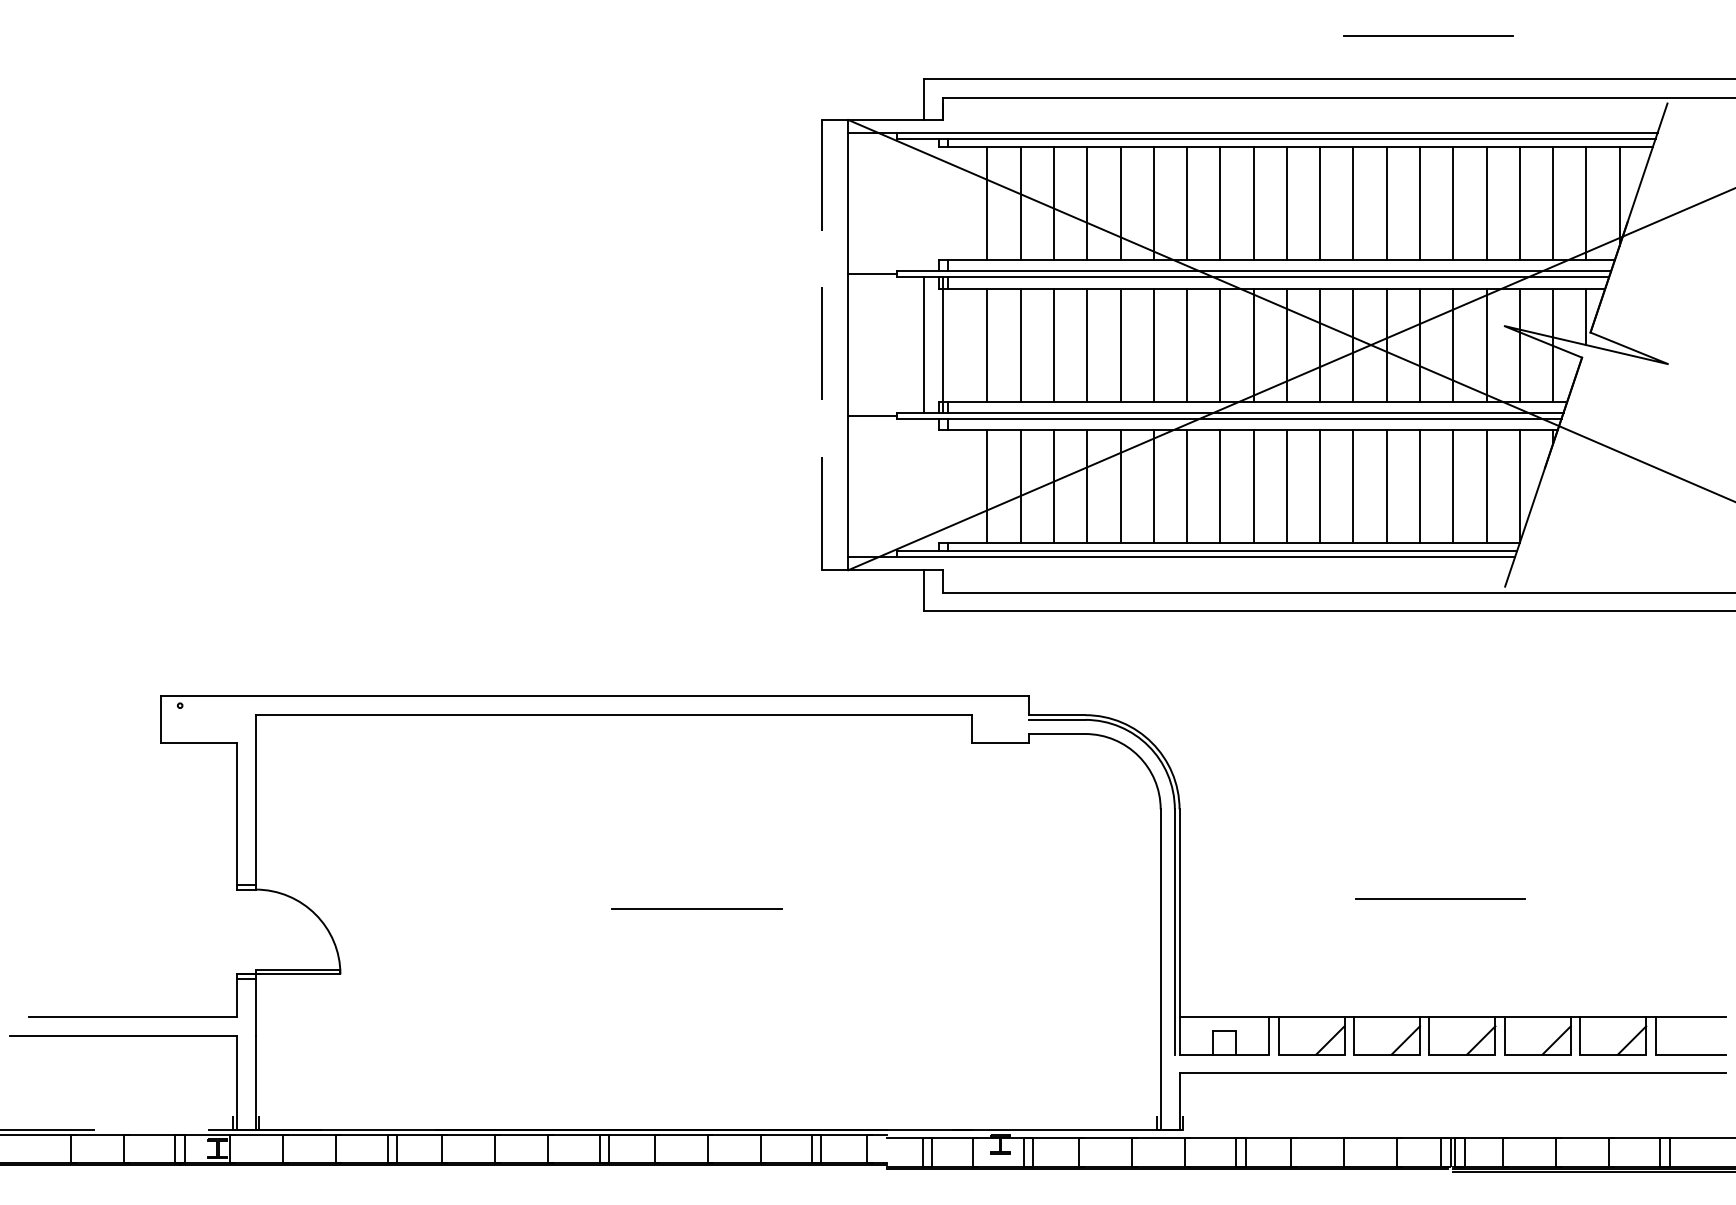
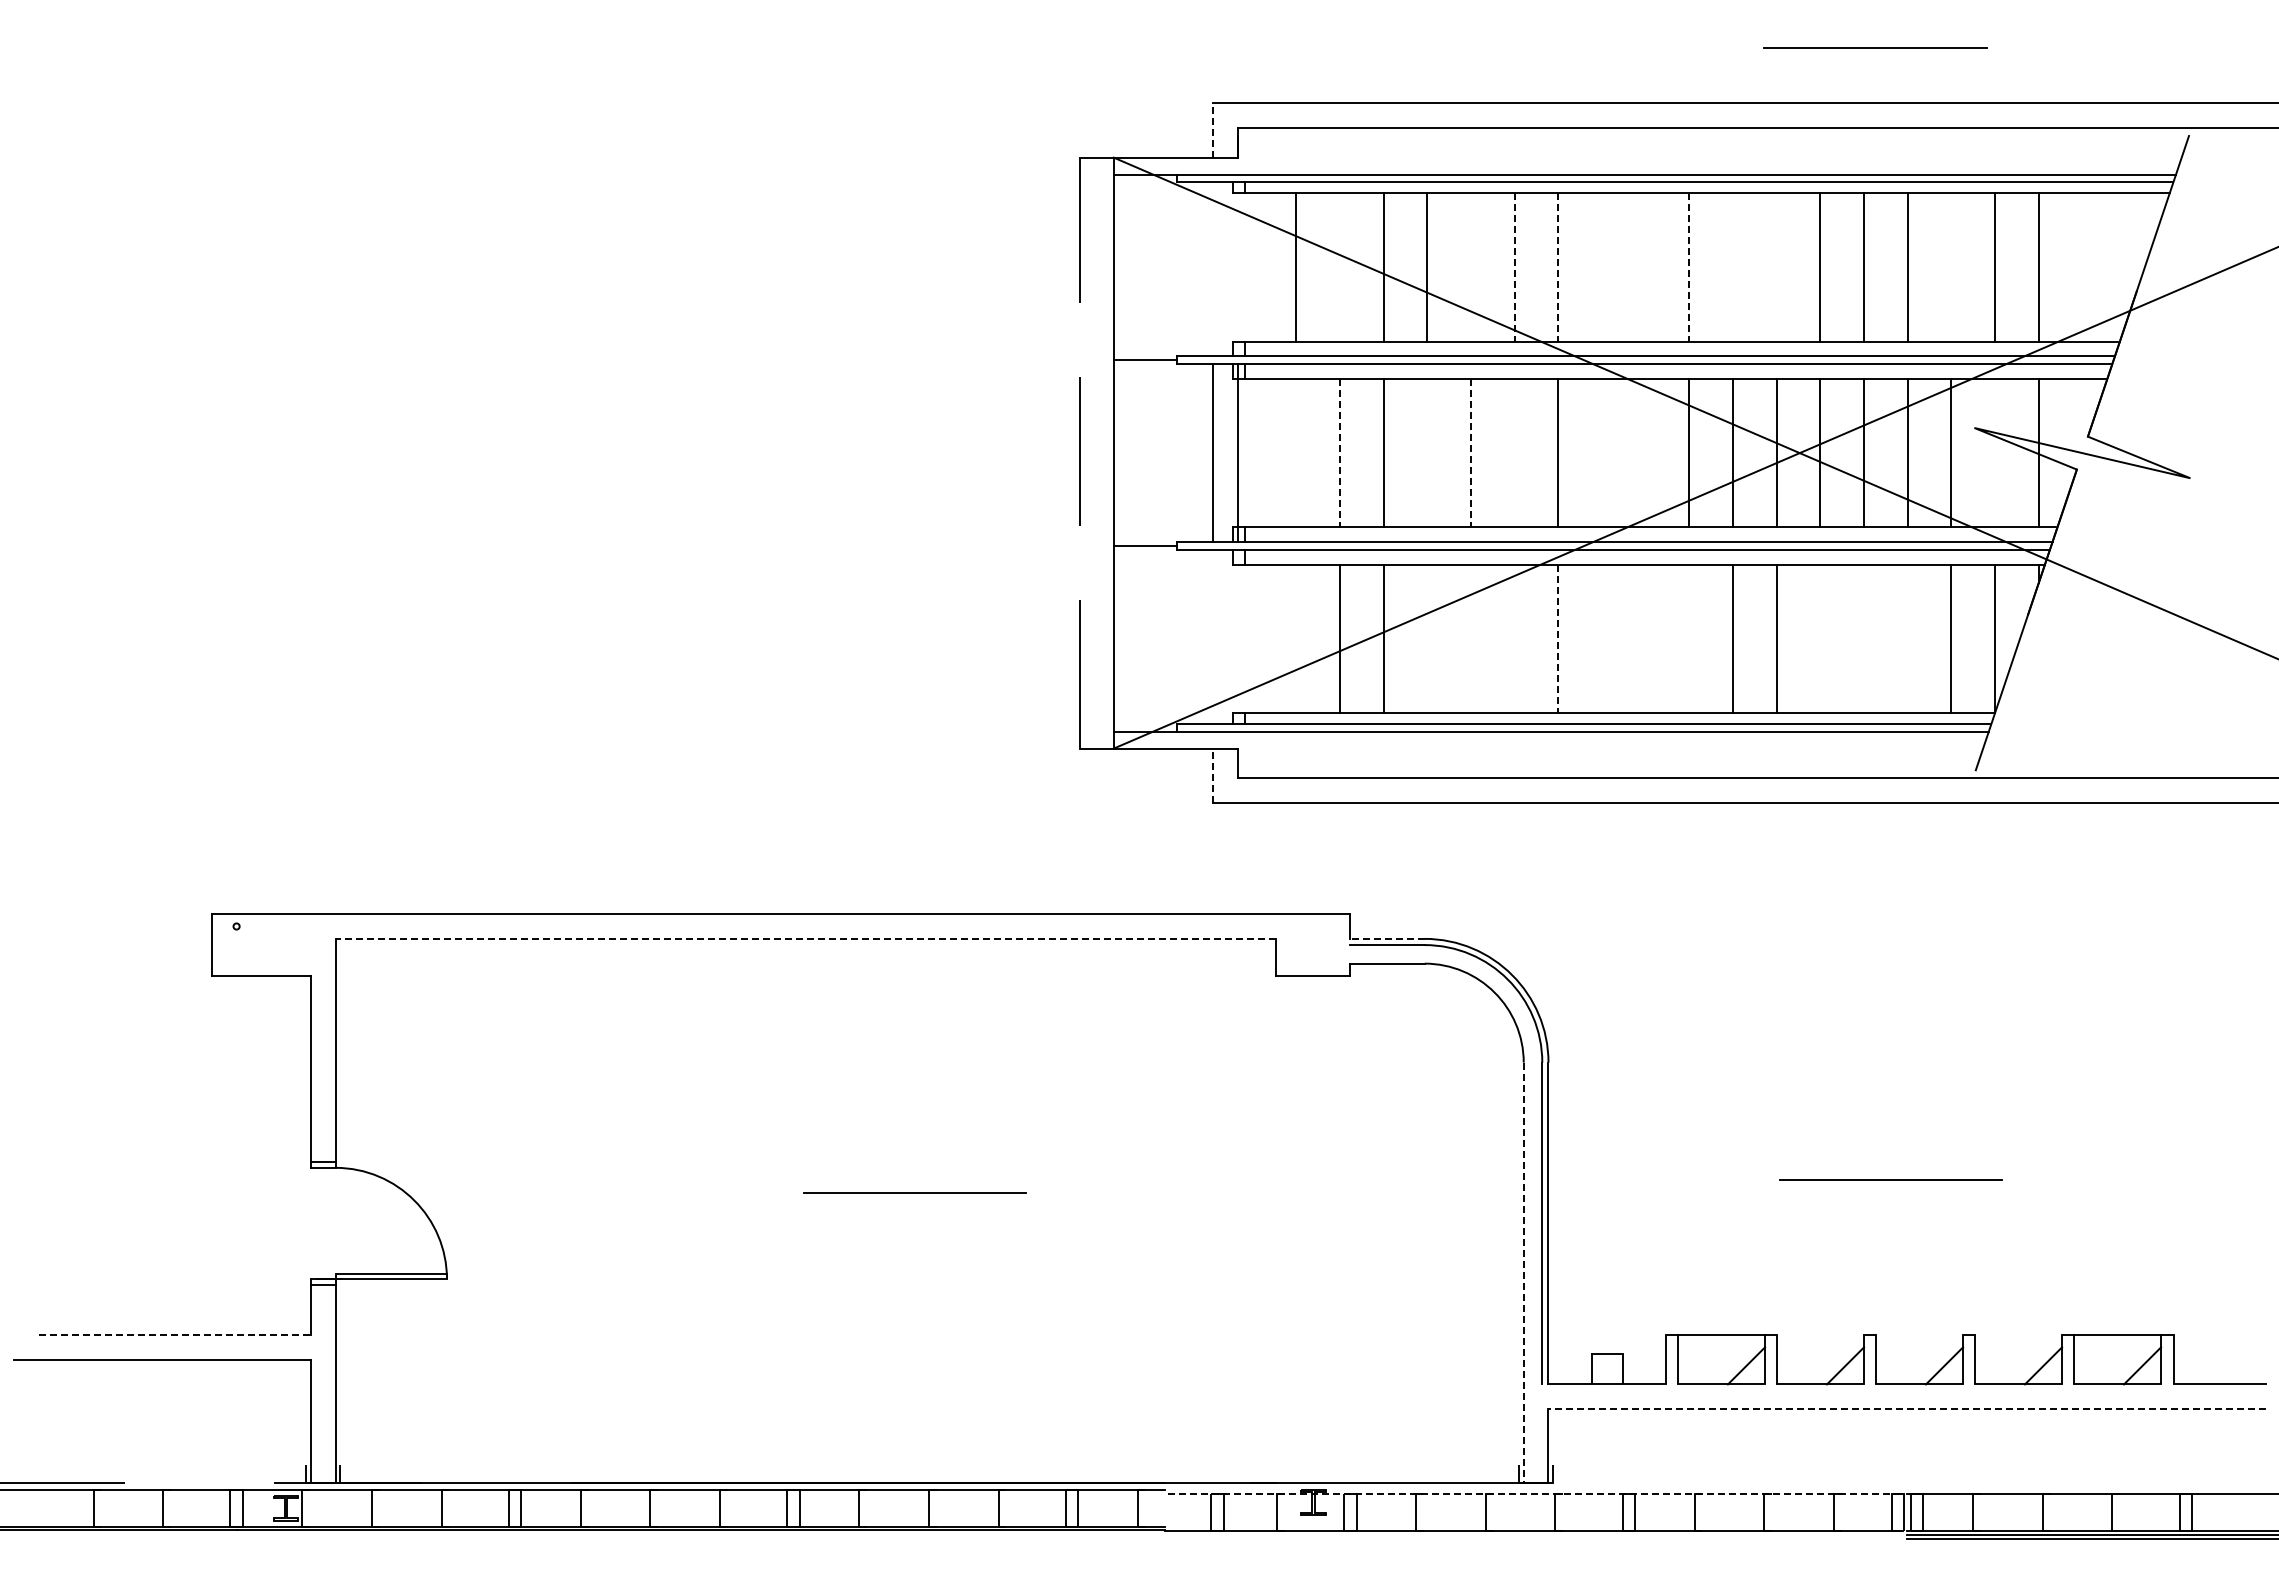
line: (923, 99) -> (1212, 130), solid -> dashed
line: (1619, 196) -> (2126, 258), removed
line: (1021, 203) -> (1340, 267), removed
line: (1120, 203) -> (1471, 267), removed
line: (1153, 203) -> (1514, 267), solid -> dashed
line: (1187, 203) -> (1558, 267), solid -> dashed
line: (1220, 203) -> (1602, 267), removed
line: (1253, 203) -> (1645, 267), removed
line: (1286, 203) -> (1689, 267), solid -> dashed
line: (1320, 203) -> (1733, 267), removed
line: (1353, 203) -> (1776, 267), removed
line: (1486, 203) -> (1951, 267), removed
line: (1586, 203) -> (2082, 267), removed
line: (1586, 316) -> (2082, 415), removed
line: (987, 344) -> (1296, 452), removed
line: (1087, 344) -> (1427, 452), removed
line: (1153, 344) -> (1514, 452), removed
line: (1220, 344) -> (1602, 452), removed
line: (1253, 344) -> (1645, 452), removed
line: (1520, 344) -> (1995, 452), removed
line: (1021, 345) -> (1340, 453), solid -> dashed
line: (1120, 345) -> (1471, 453), solid -> dashed
line: (987, 486) -> (1296, 638), removed
line: (1087, 486) -> (1427, 638), removed
line: (1120, 486) -> (1471, 638), removed
line: (1153, 486) -> (1514, 638), removed
line: (1220, 486) -> (1602, 638), removed
line: (1253, 486) -> (1645, 638), removed
line: (1286, 486) -> (1689, 638), removed
line: (1386, 486) -> (1820, 638), removed
line: (1420, 486) -> (1864, 638), removed
line: (1453, 486) -> (1907, 638), removed
line: (1187, 487) -> (1558, 639), solid -> dashed
line: (923, 590) -> (1212, 775), solid -> dashed
line: (613, 714) -> (805, 938), solid -> dashed
line: (1056, 714) -> (1387, 938), solid -> dashed
line: (1160, 970) -> (1523, 1273), solid -> dashed
line: (133, 1016) -> (175, 1334), solid -> dashed
line: (1224, 1016) -> (1607, 1334), removed
line: (1386, 1016) -> (1820, 1334), removed
line: (1462, 1016) -> (1919, 1334), removed
line: (1537, 1016) -> (2018, 1334), removed
line: (1690, 1016) -> (2219, 1334), removed
line: (1453, 1073) -> (1907, 1409), solid -> dashed
line: (1167, 1138) -> (1532, 1494), solid -> dashed
line: (1167, 1168) -> (1532, 1534), removed

